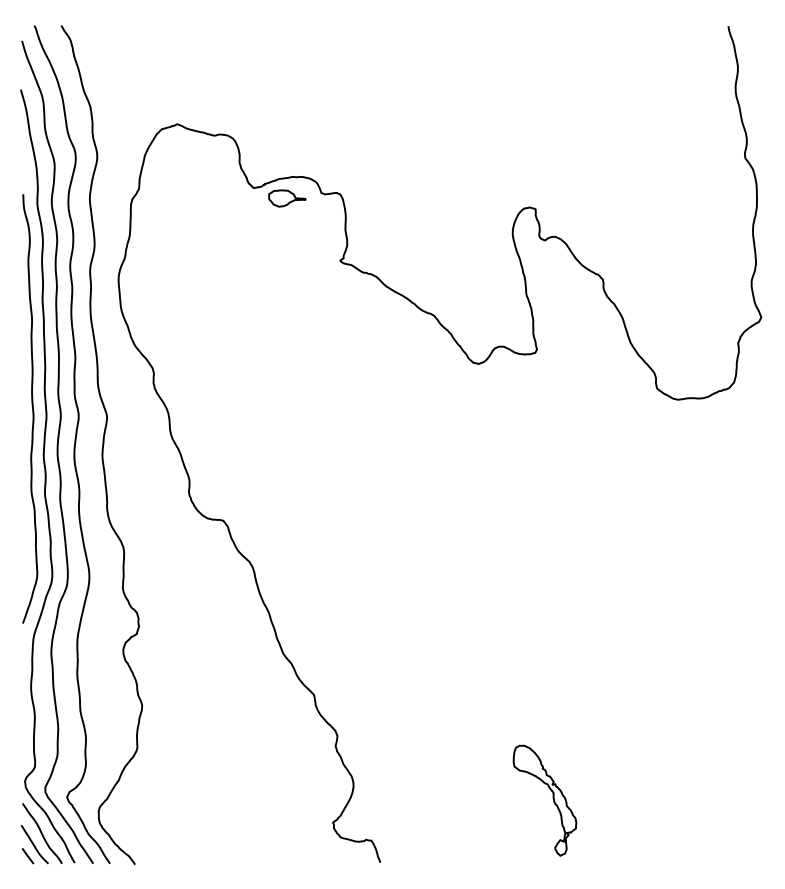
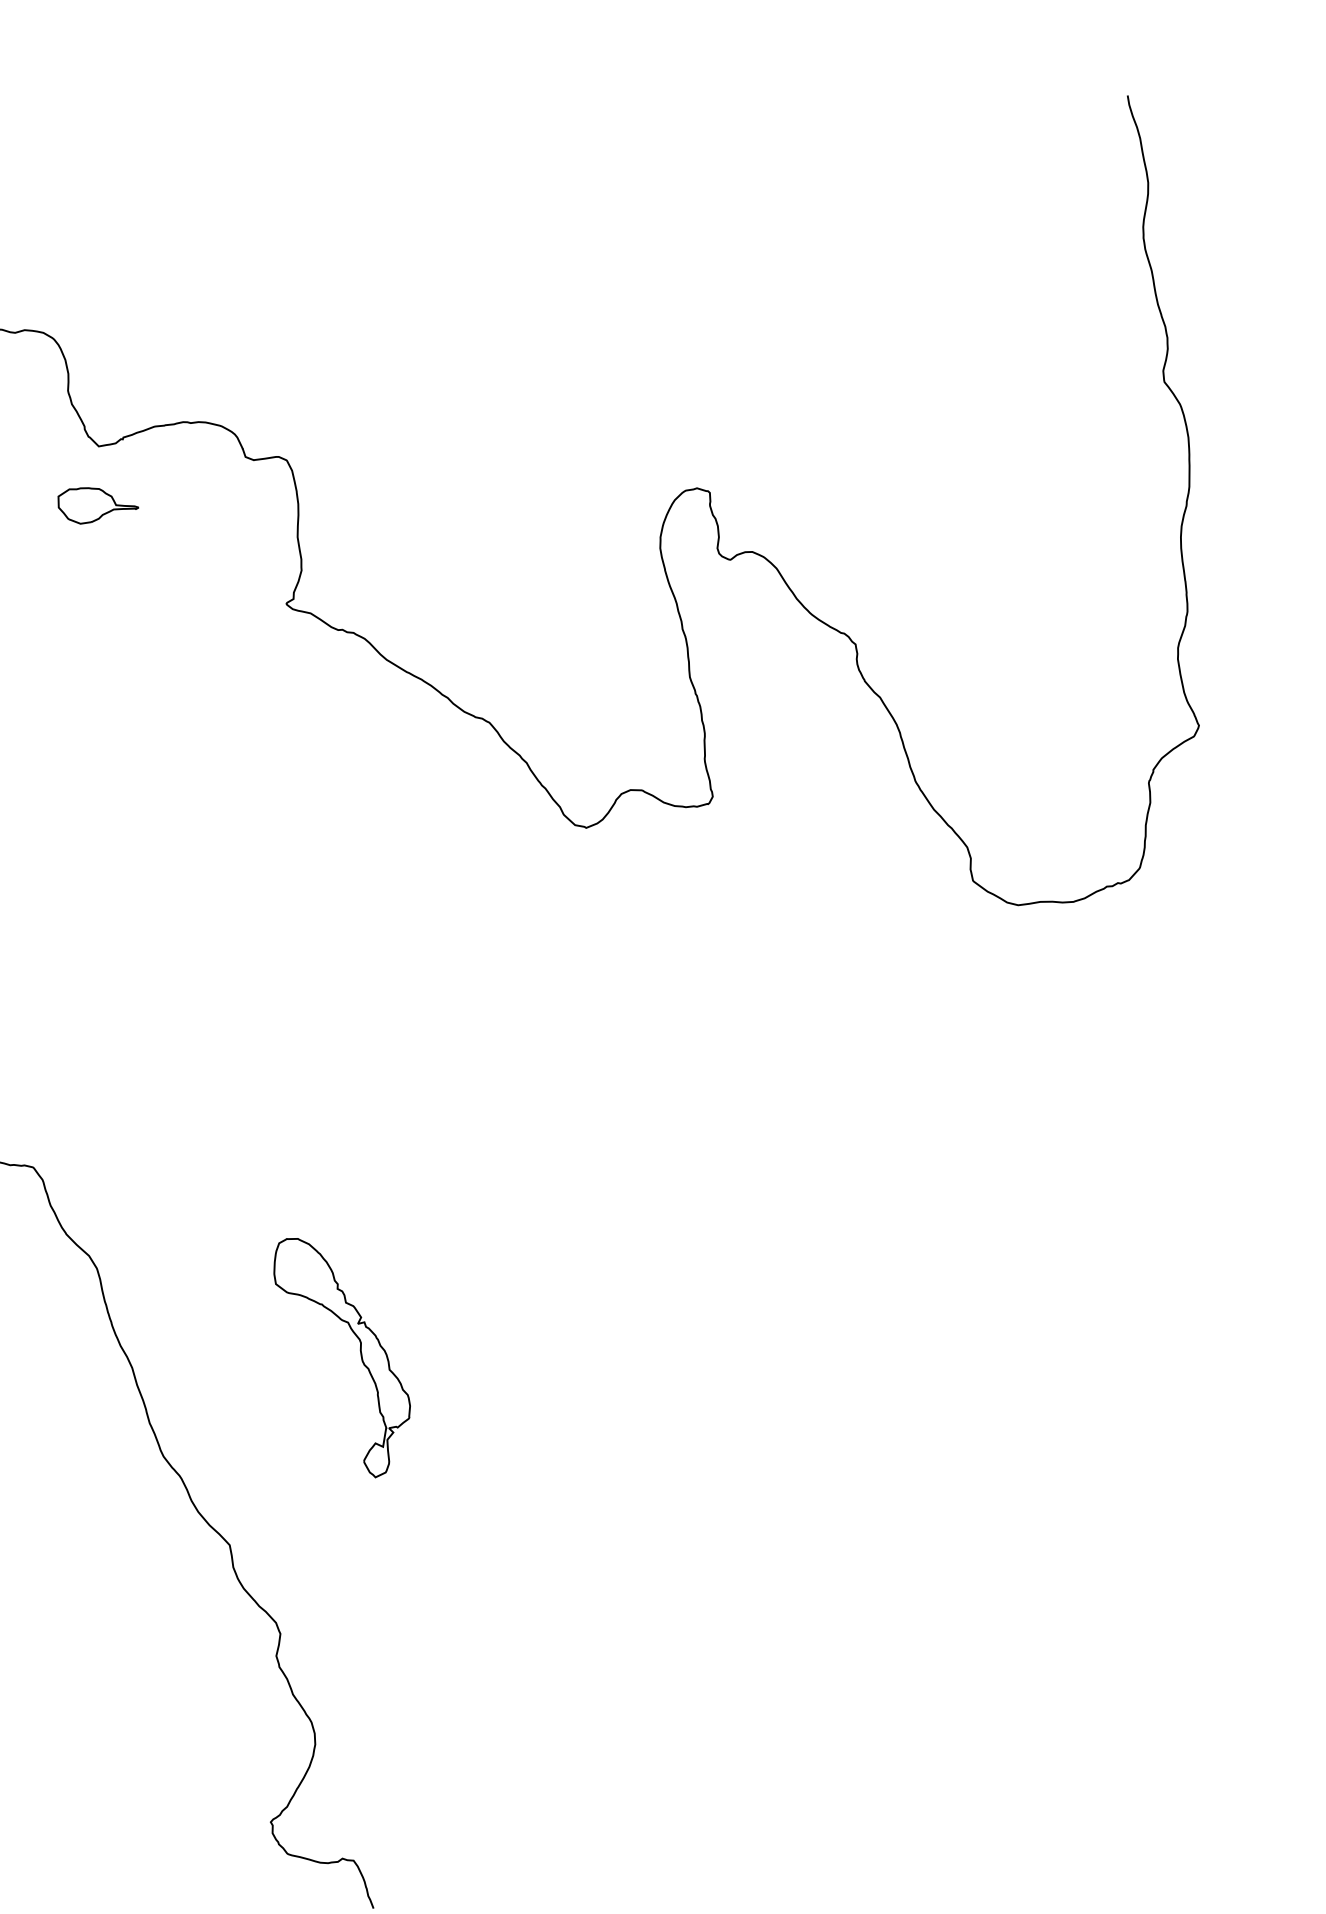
part: (287, 198) -> (98, 505), moved
part: (552, 798) -> (358, 1353), moved

